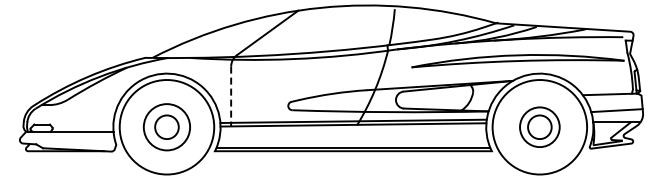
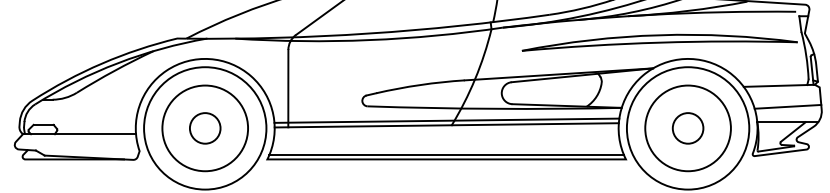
line: (231, 96) -> (288, 88), dashed -> solid
circle: (166, 127) -> (204, 128), size x1.43
circle: (539, 127) -> (687, 128), size x1.67

